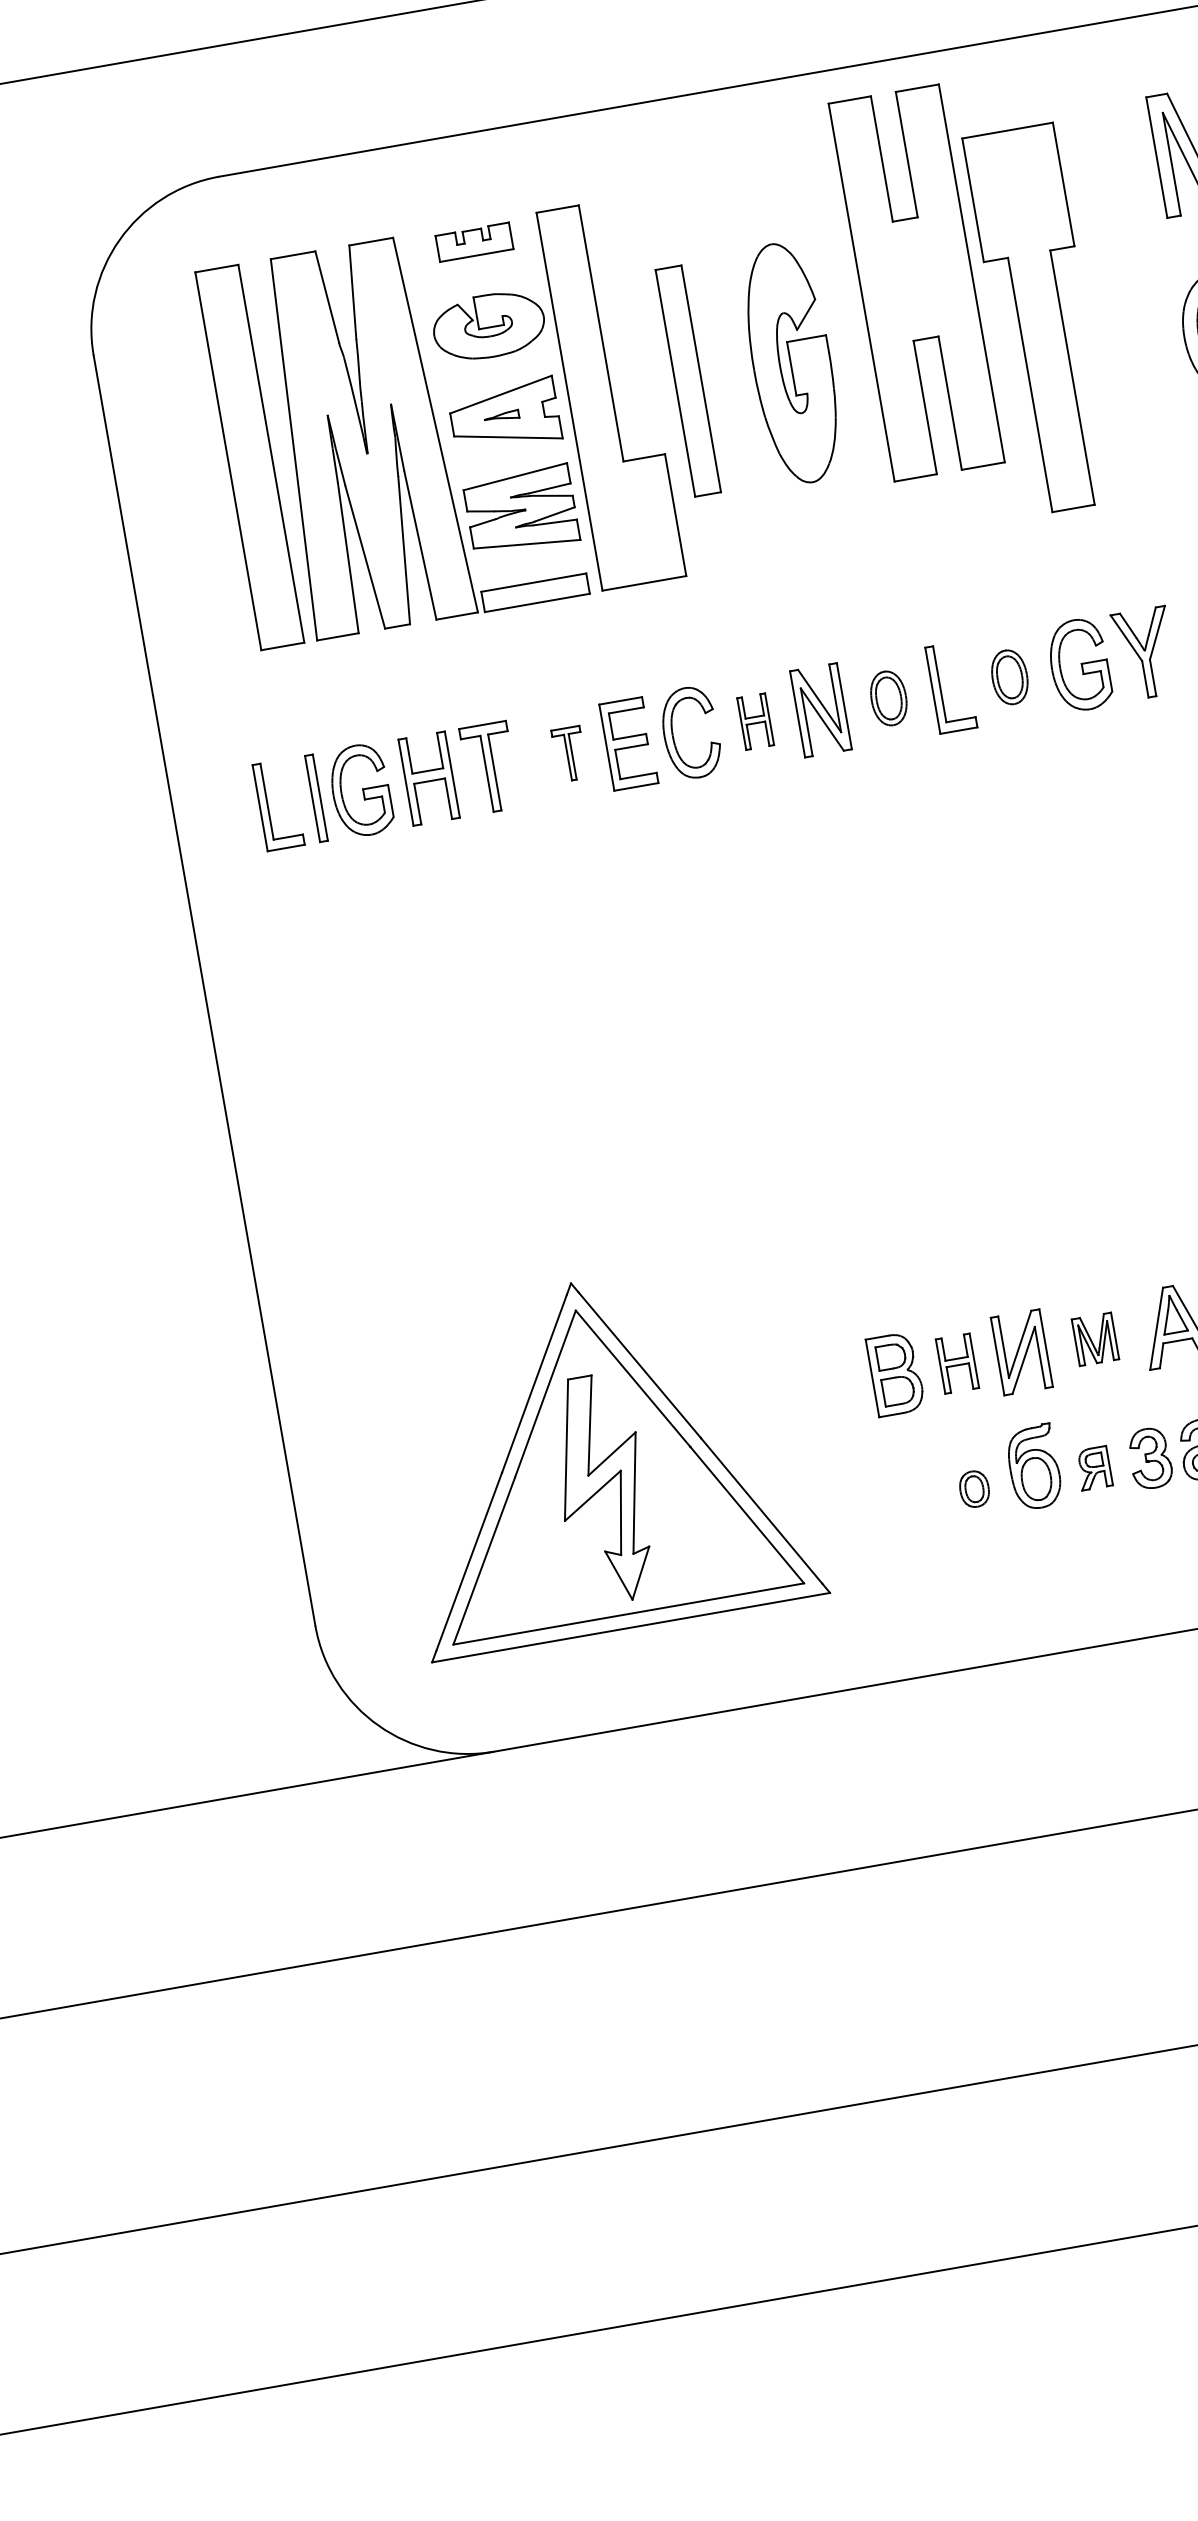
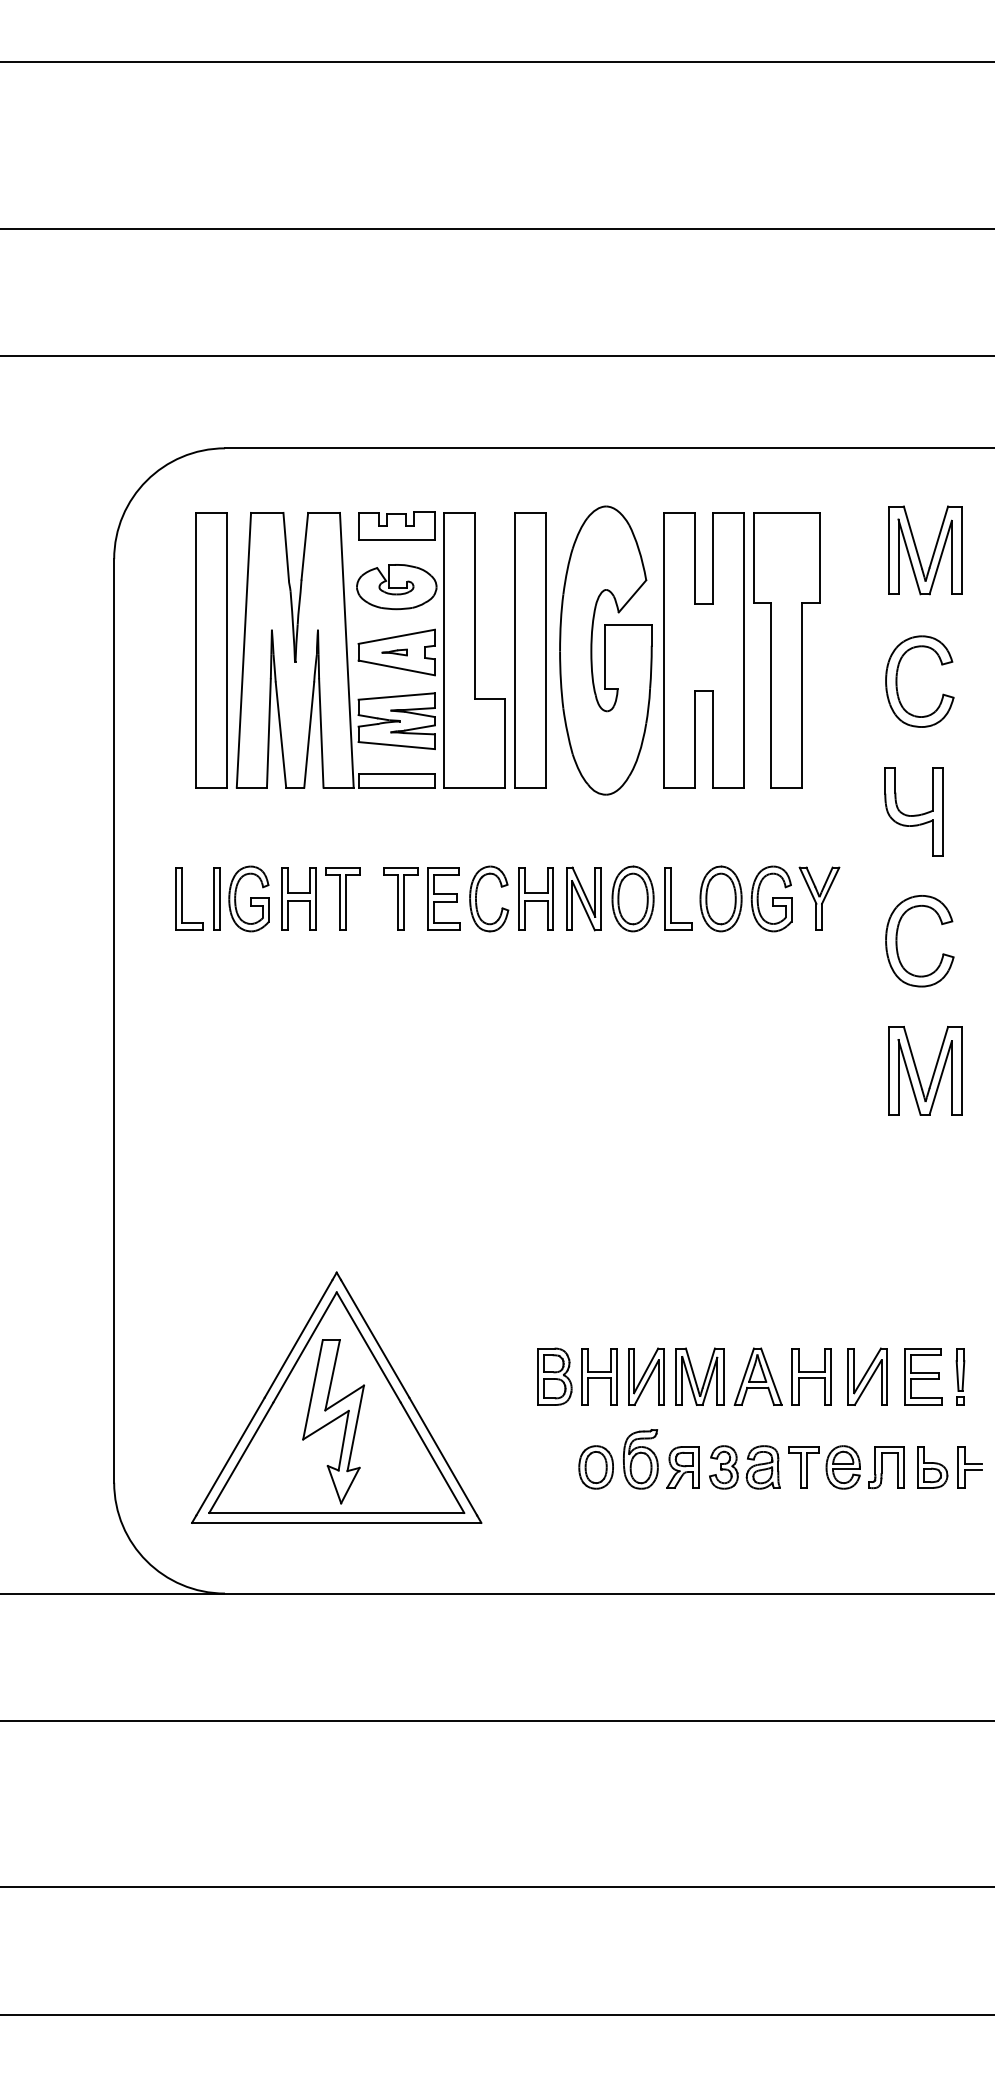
part: (473, 241) -> (396, 525), size x1.43
part: (916, 283) -> (703, 650), moved
part: (791, 363) -> (605, 650), size x1.67
part: (688, 381) -> (530, 650), size x1.67
part: (1009, 676) -> (720, 898), size x1.67
part: (887, 697) -> (632, 898), size x1.67
part: (754, 721) -> (535, 898), size x1.67
part: (568, 753) -> (400, 898), size x1.67
part: (1094, 1339) -> (699, 1376), size x1.67
part: (957, 1363) -> (599, 1376), size x1.43
part: (1093, 1468) -> (682, 1467), size x1.43
part: (973, 1489) -> (595, 1467), size x1.67

